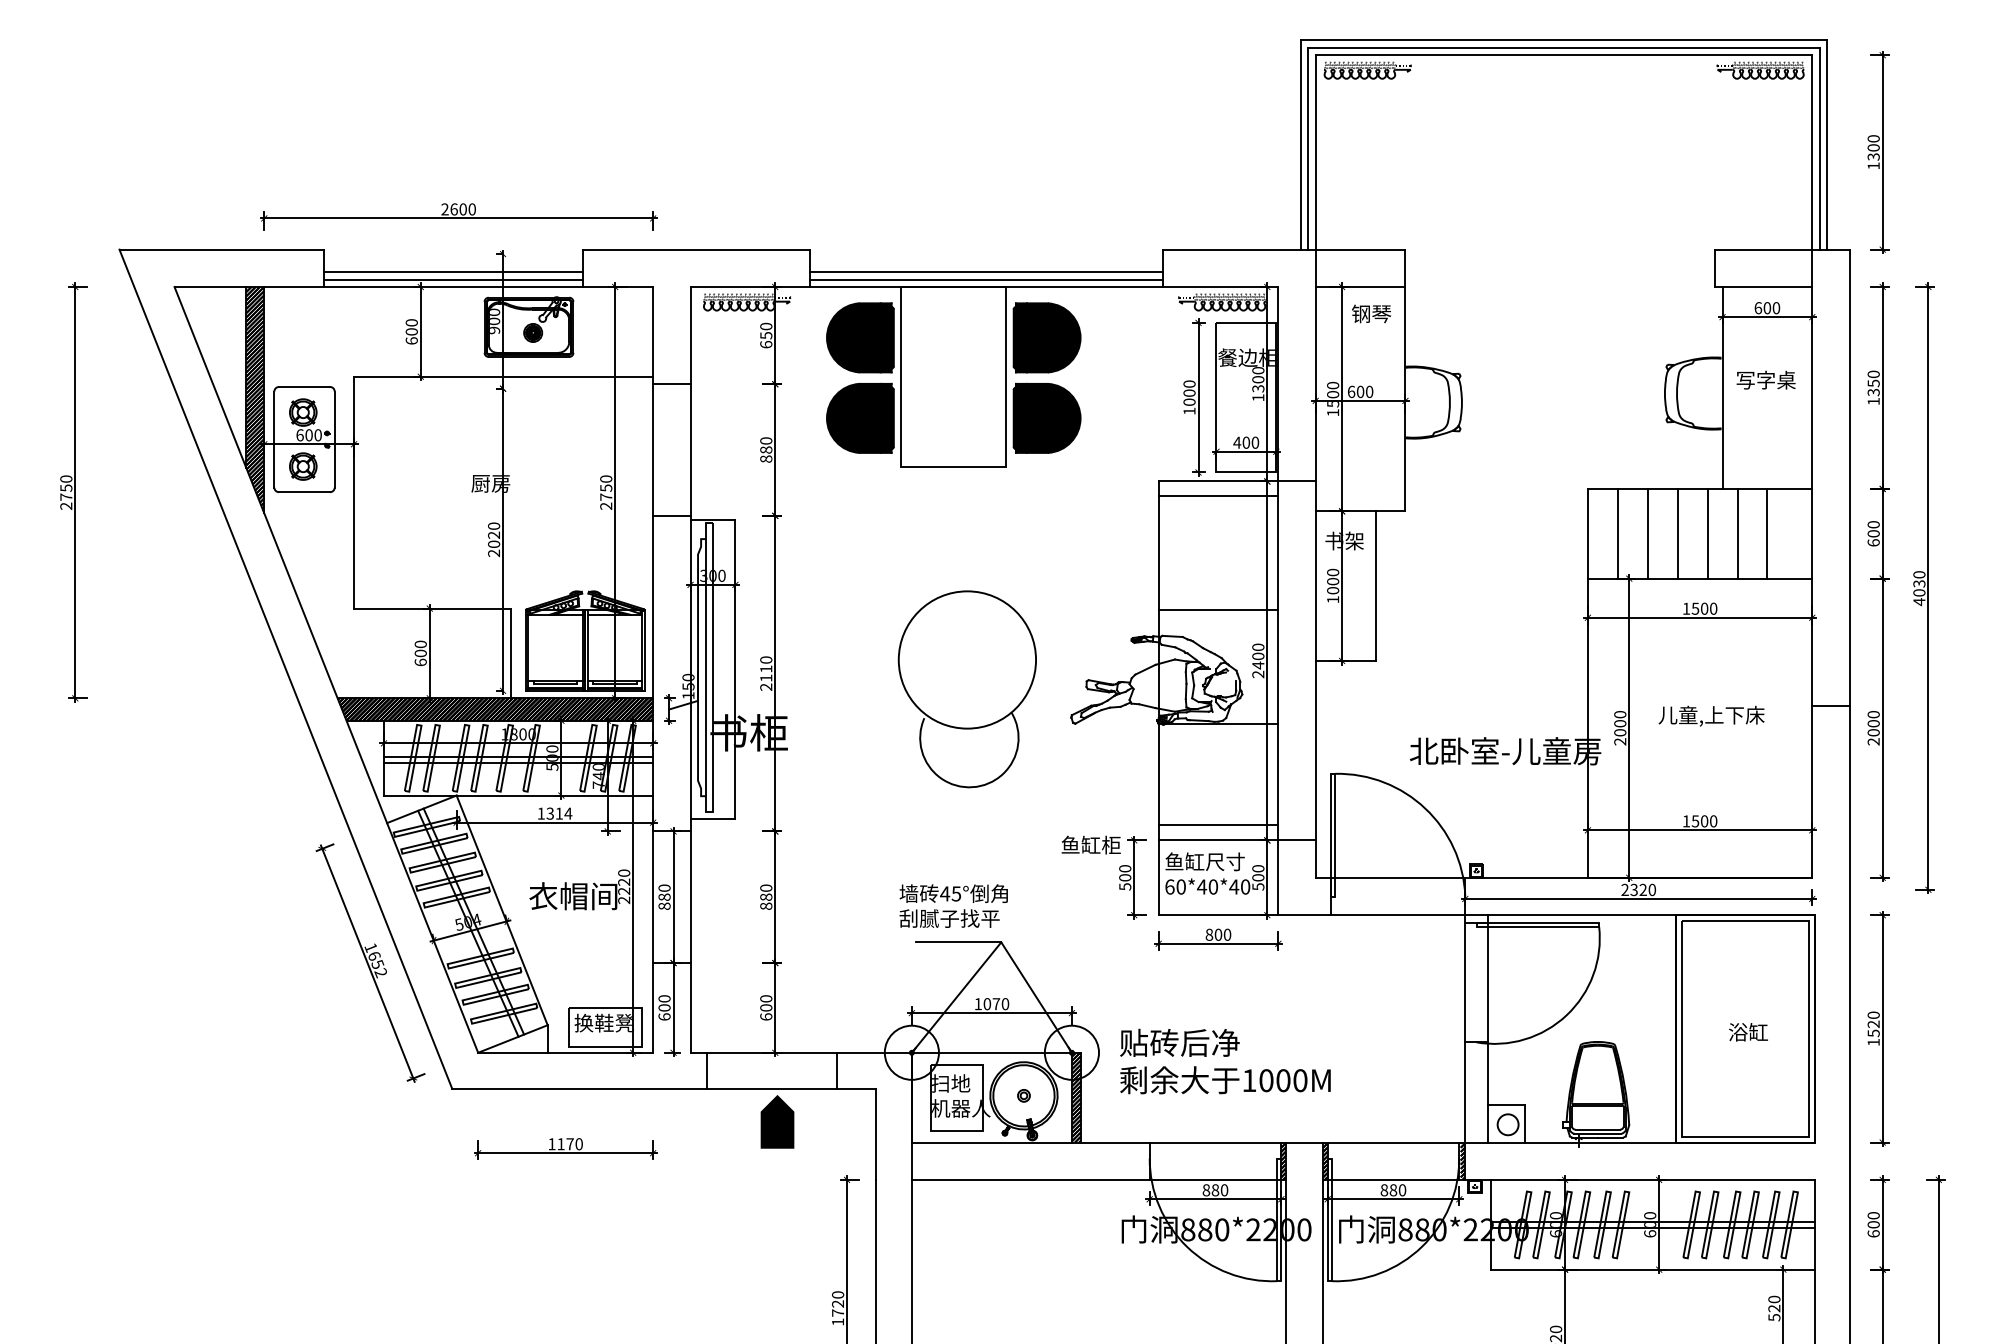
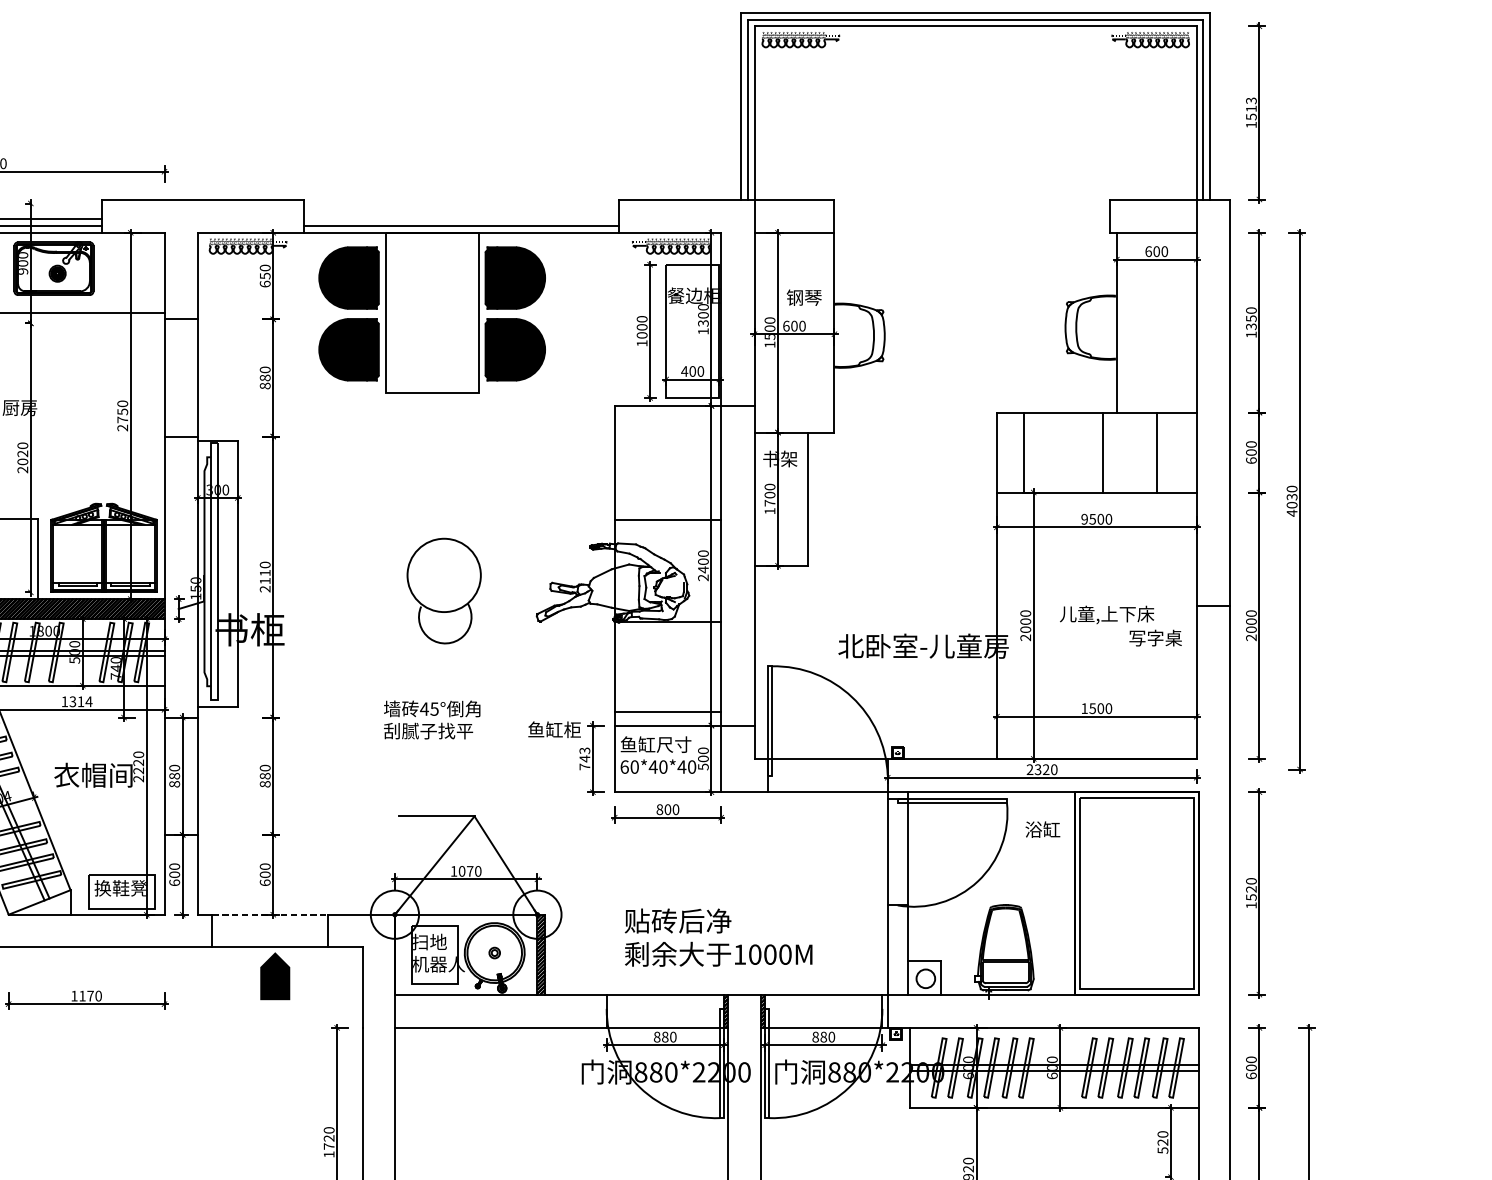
text: (1873, 147) -> (1251, 108), 1300 -> 1513
line: (986, 272) -> (461, 219), removed
text: (1371, 313) -> (804, 297), moved
text: (1765, 379) -> (1155, 637), moved
line: (1218, 496) -> (667, 419), removed
line: (1647, 533) -> (1049, 452), removed
line: (1677, 533) -> (1076, 452), removed
line: (1737, 533) -> (1130, 452), removed
text: (1333, 590) -> (770, 503), 1000 -> 1700
text: (1686, 608) -> (1084, 519), 1500 -> 9500
part: (966, 689) -> (443, 591), size x0.6
text: (1125, 877) -> (585, 758), 500 -> 743
text: (953, 905) -> (431, 719), moved
text: (1748, 1032) -> (1042, 829), moved
line: (772, 1052) -> (270, 914), solid -> dashed
text: (1225, 1061) -> (718, 937), moved
hatch: (1462, 1160) -> (885, 1010), removed

